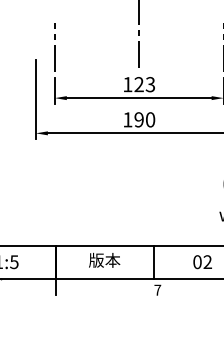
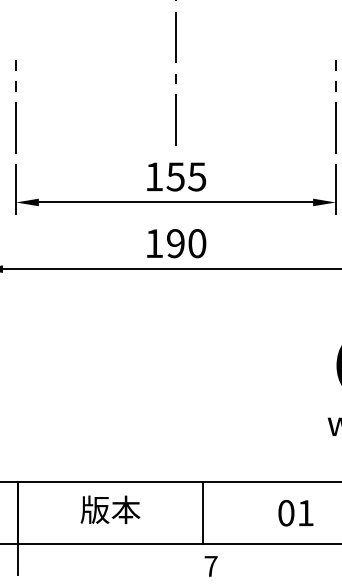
text: (144, 84) -> (185, 176), 123 -> 155
text: (207, 261) -> (305, 511), 02 -> 01

